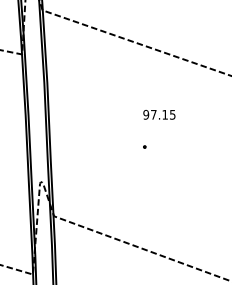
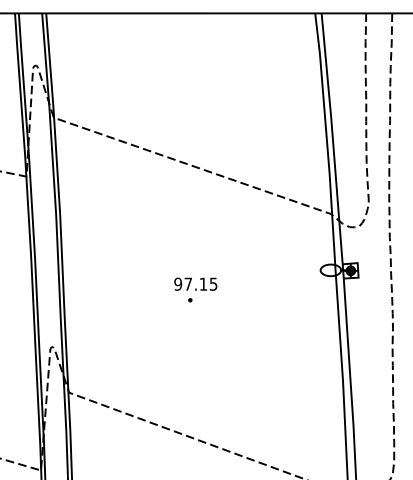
text: (159, 114) -> (195, 283), moved

